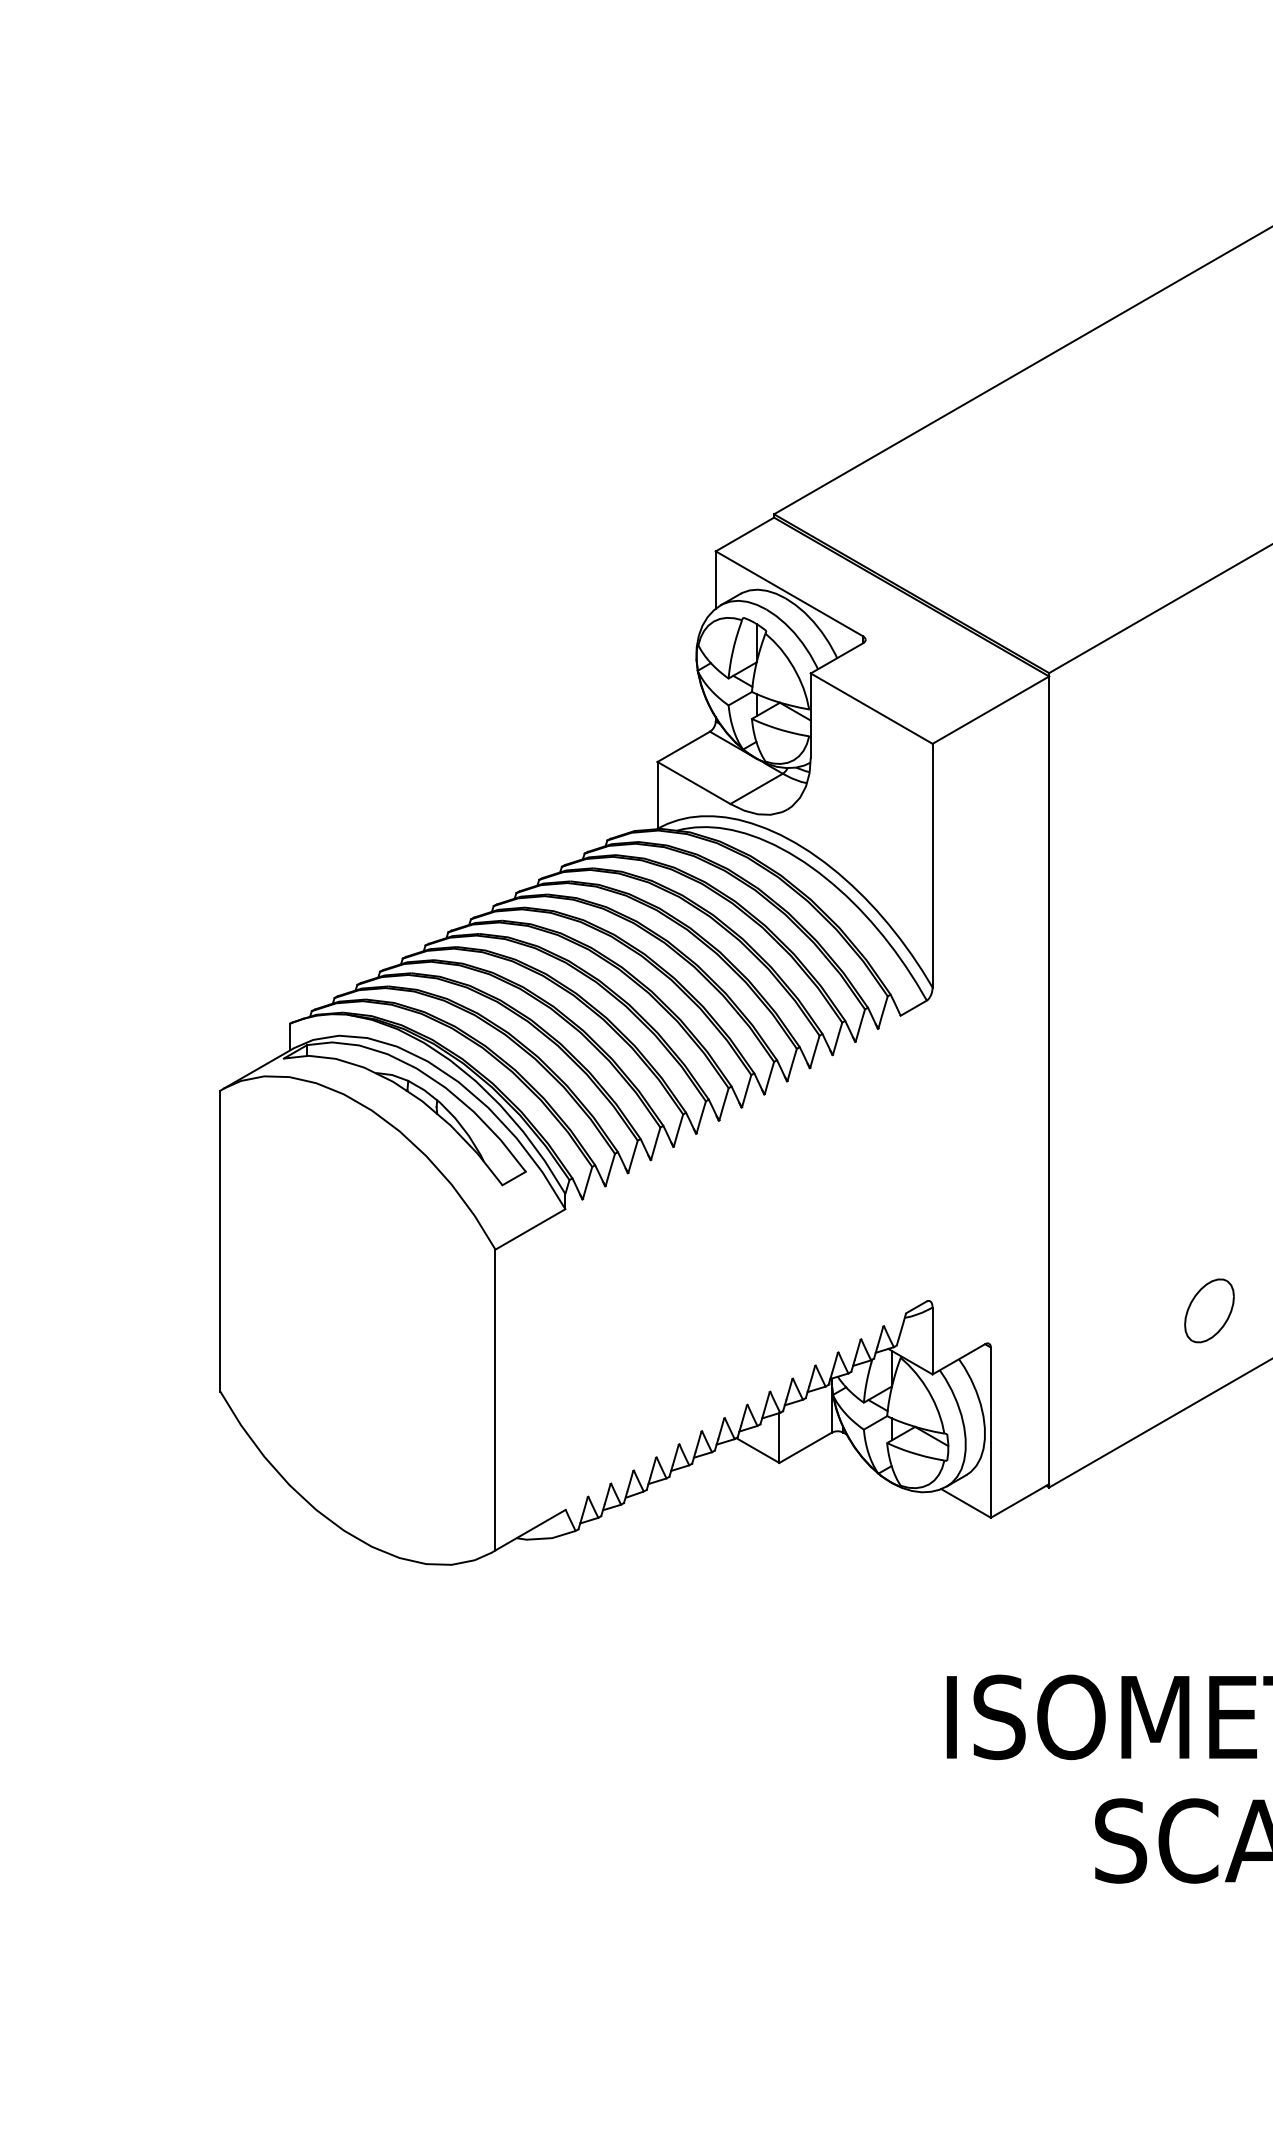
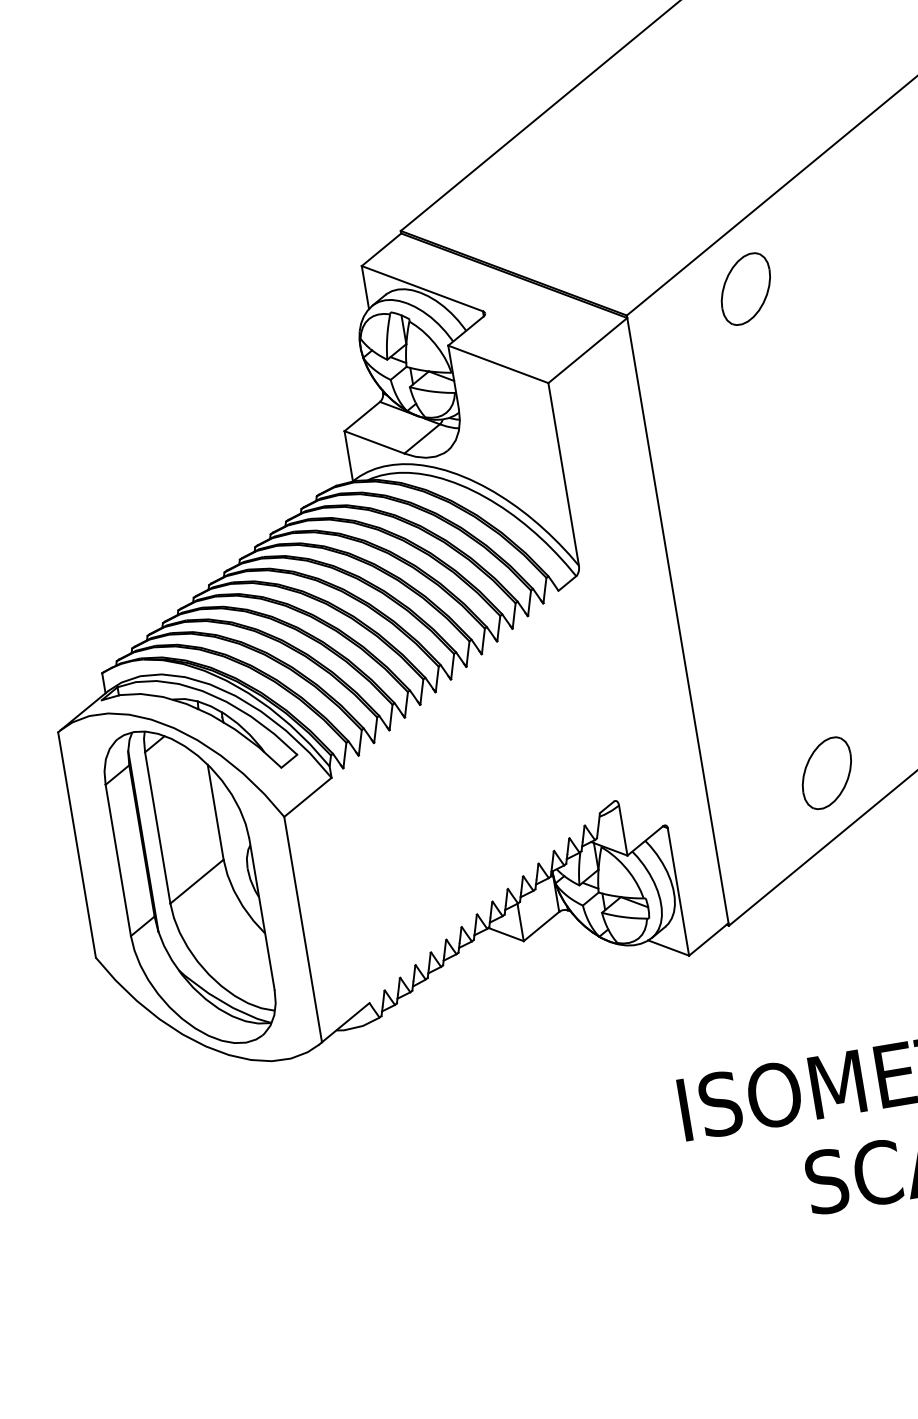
part: (1209, 664) -> (745, 288), added
part: (1209, 1310) -> (826, 772), size x1.43
part: (357, 1320) -> (189, 887), added

